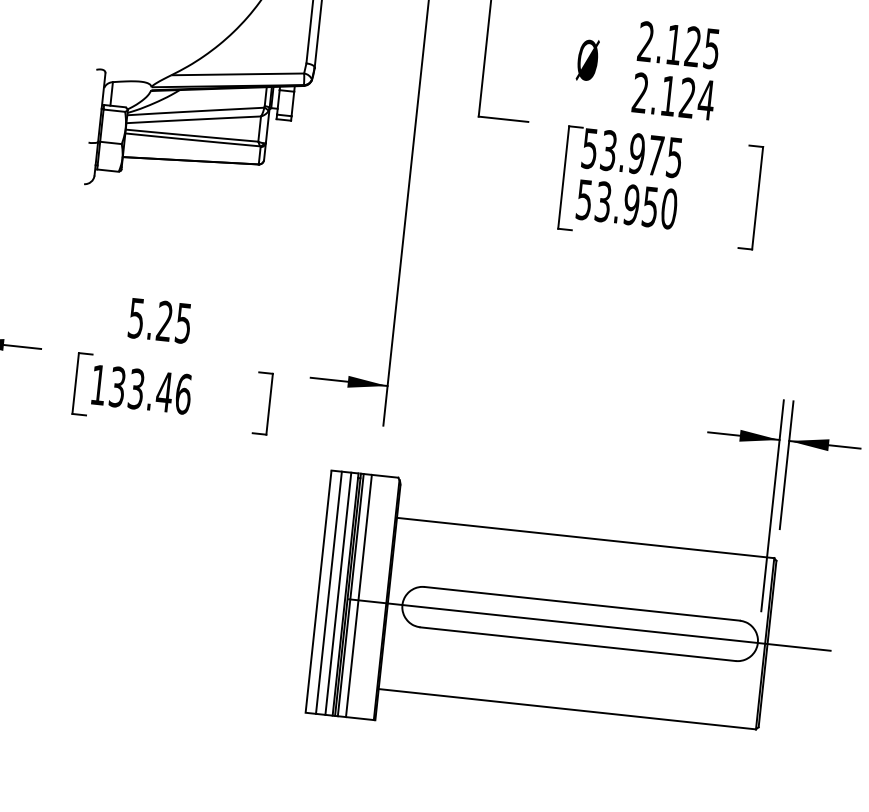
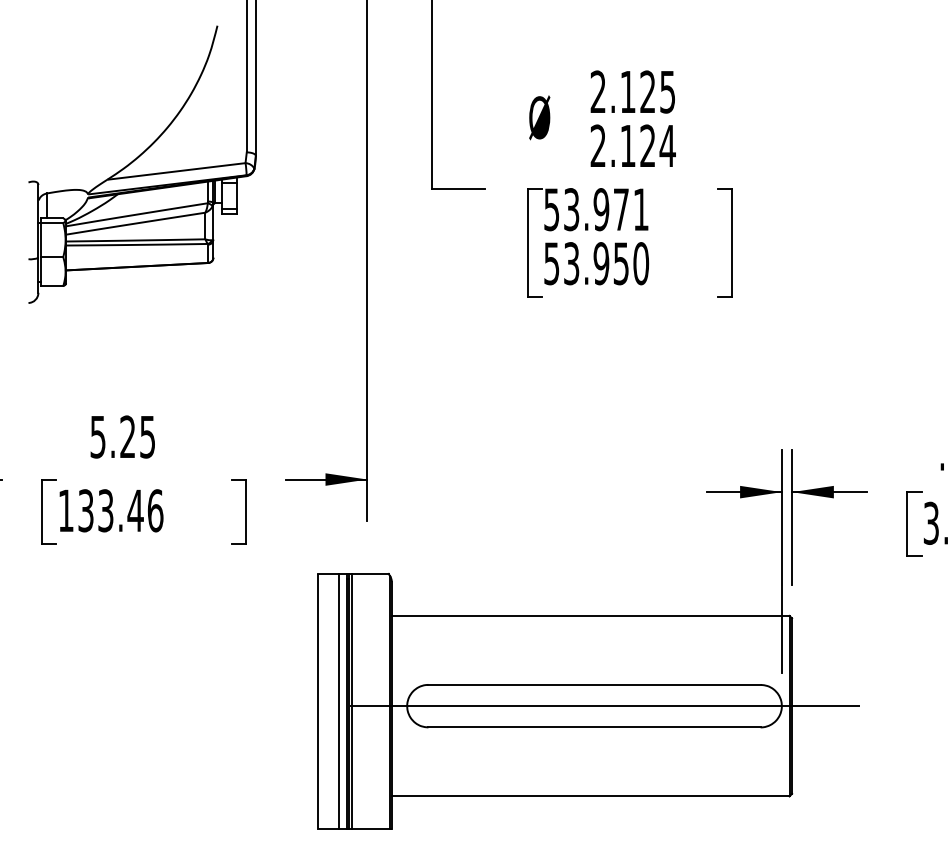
text: (674, 157) -> (640, 209), 53.975 -> 53.971
line: (329, 592) -> (329, 701), removed
line: (358, 595) -> (360, 701), removed

